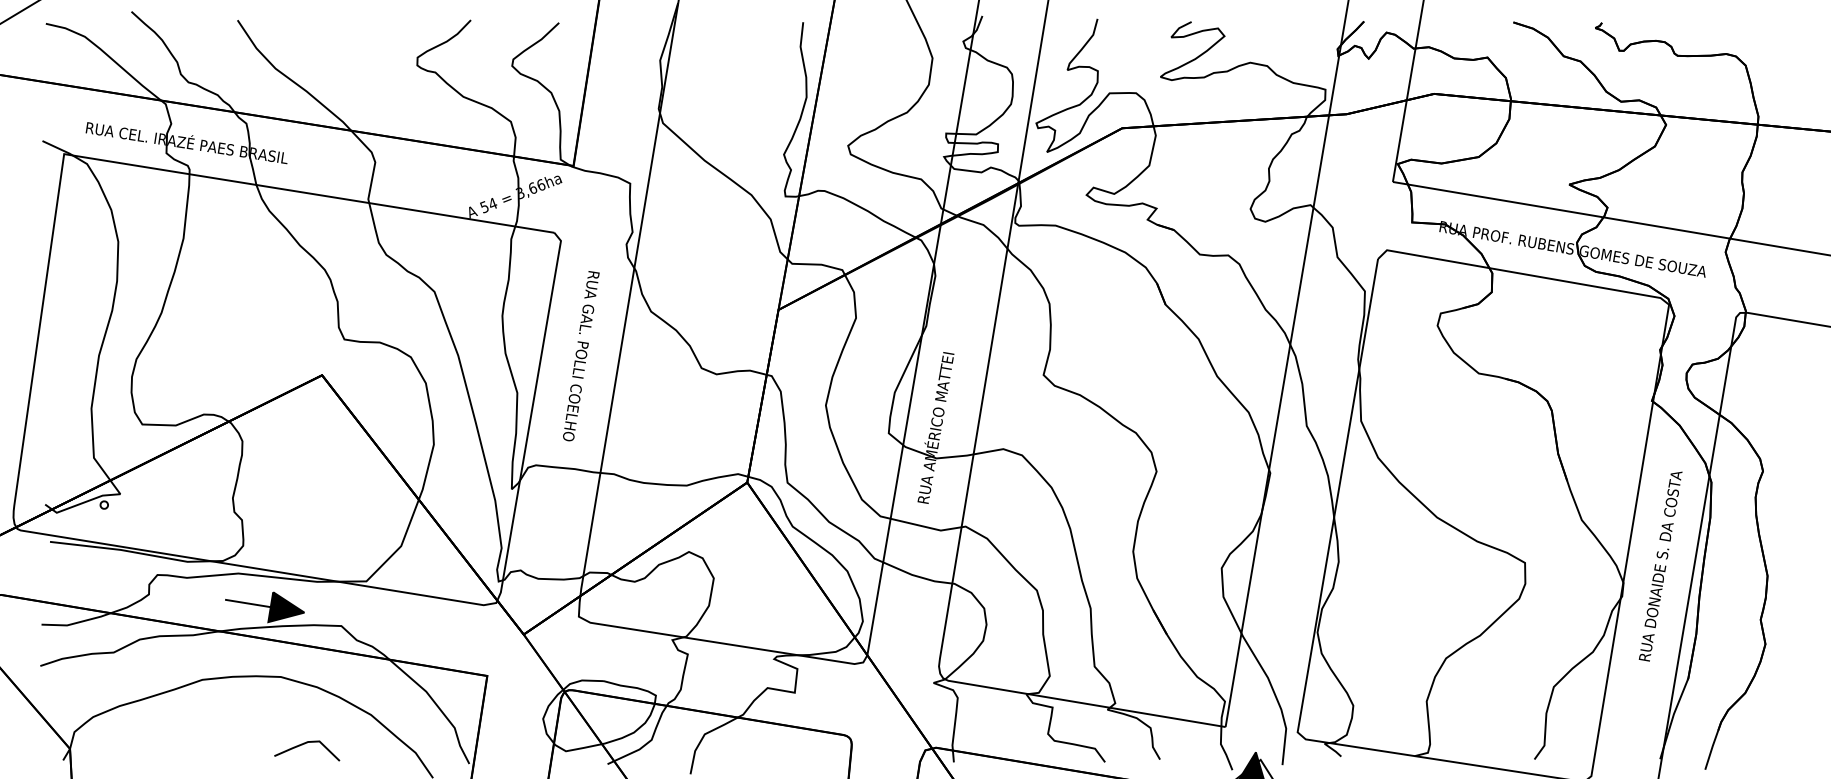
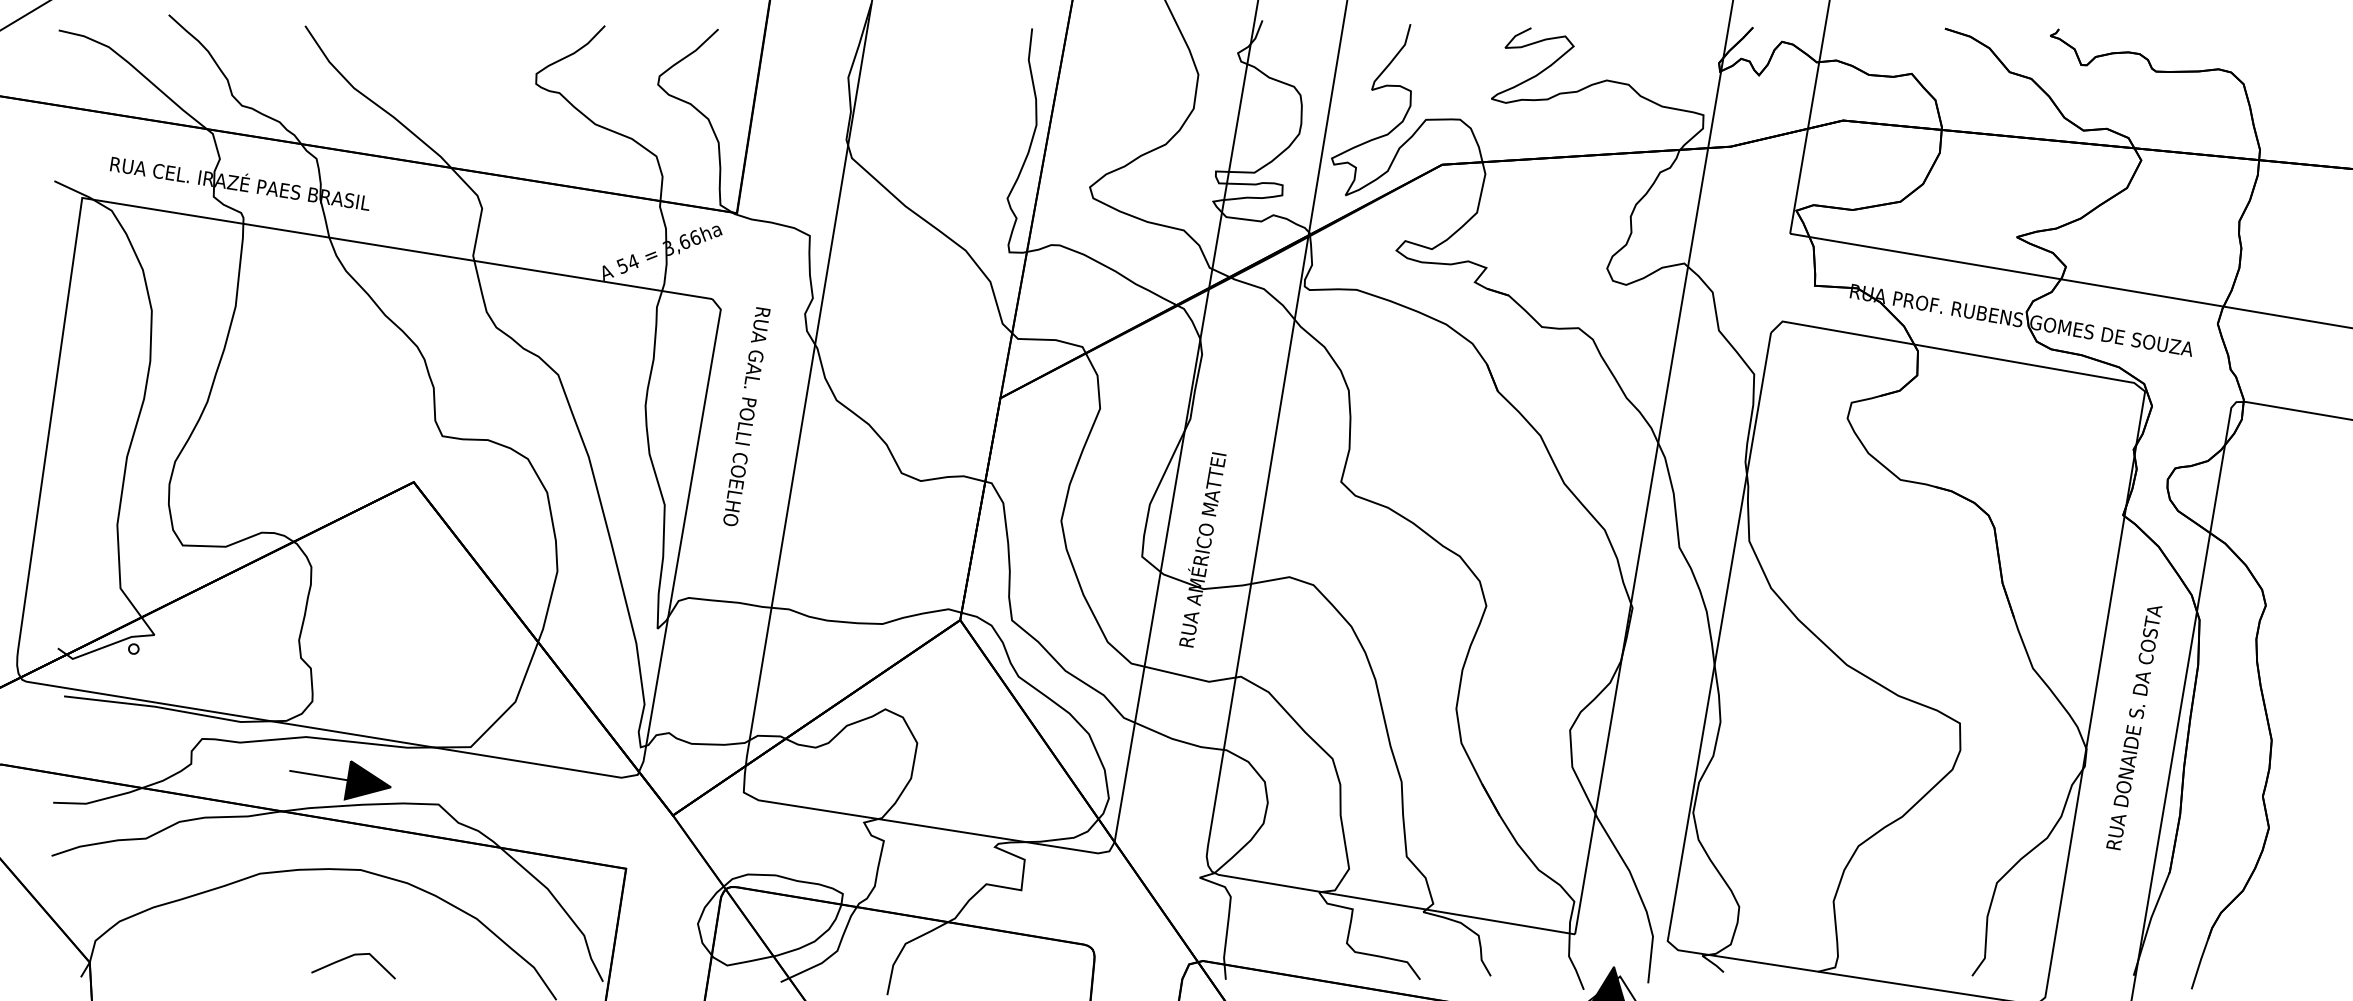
text: (580, 356) -> (746, 416), moved
curve: (303, 745) -> (348, 958), moved

